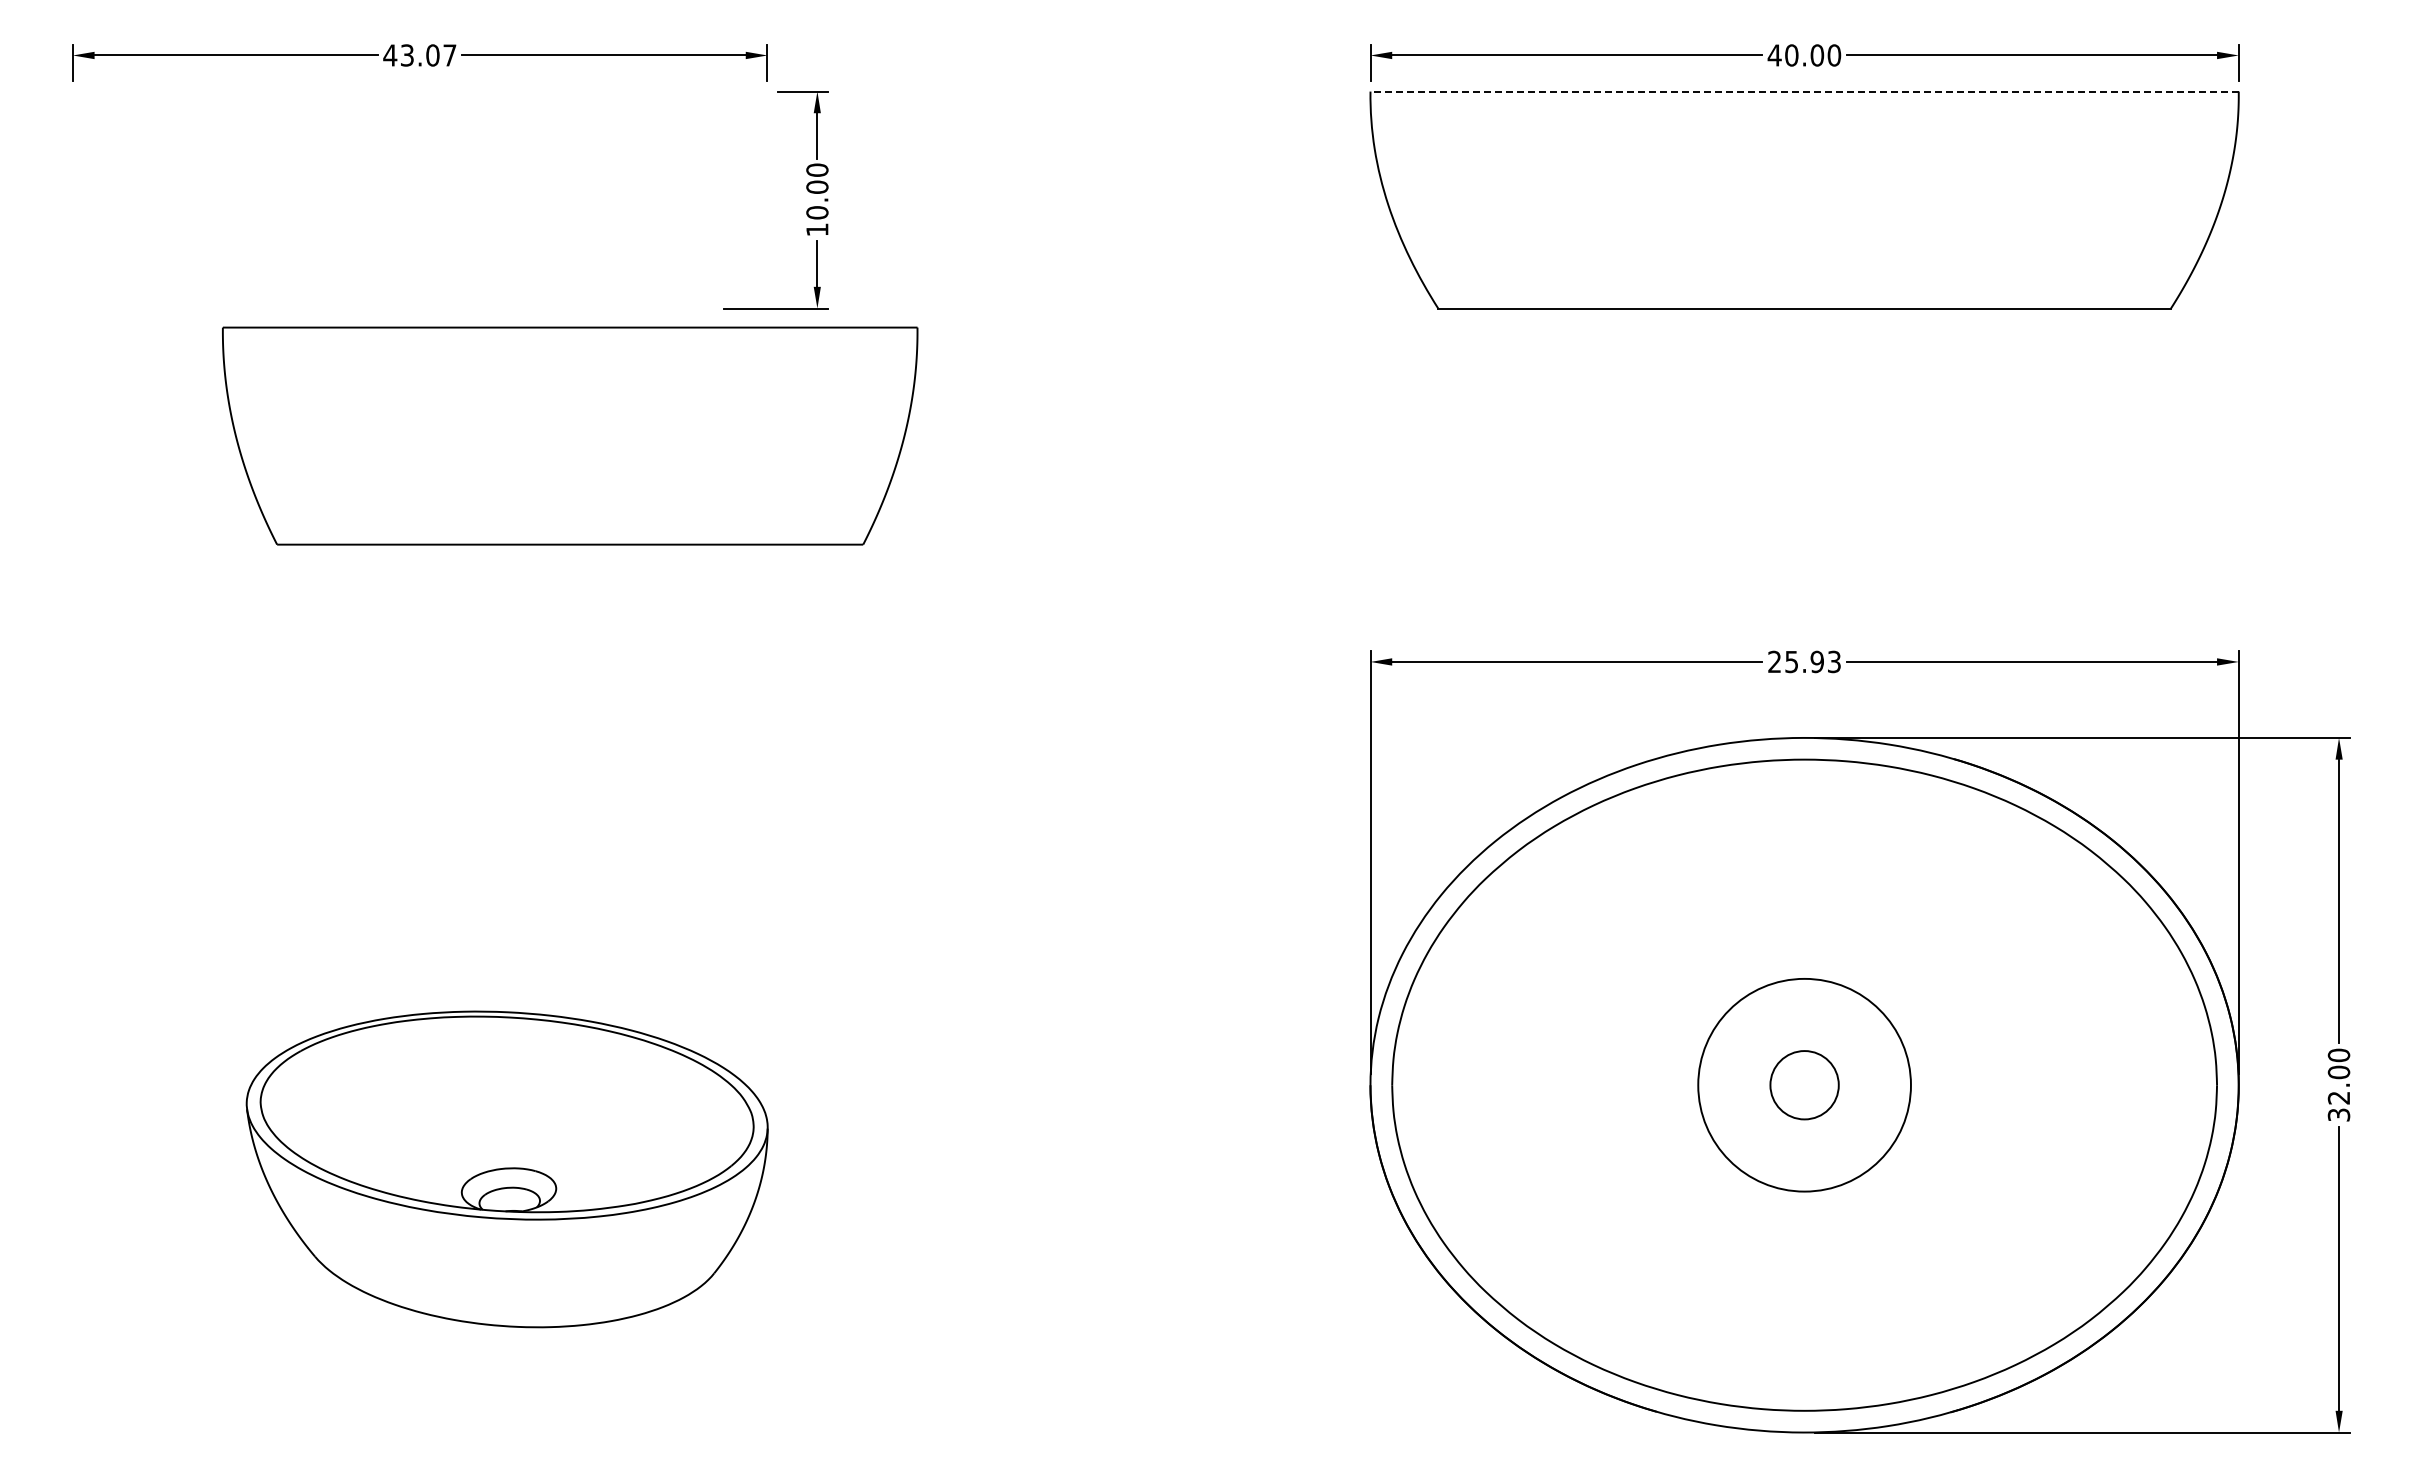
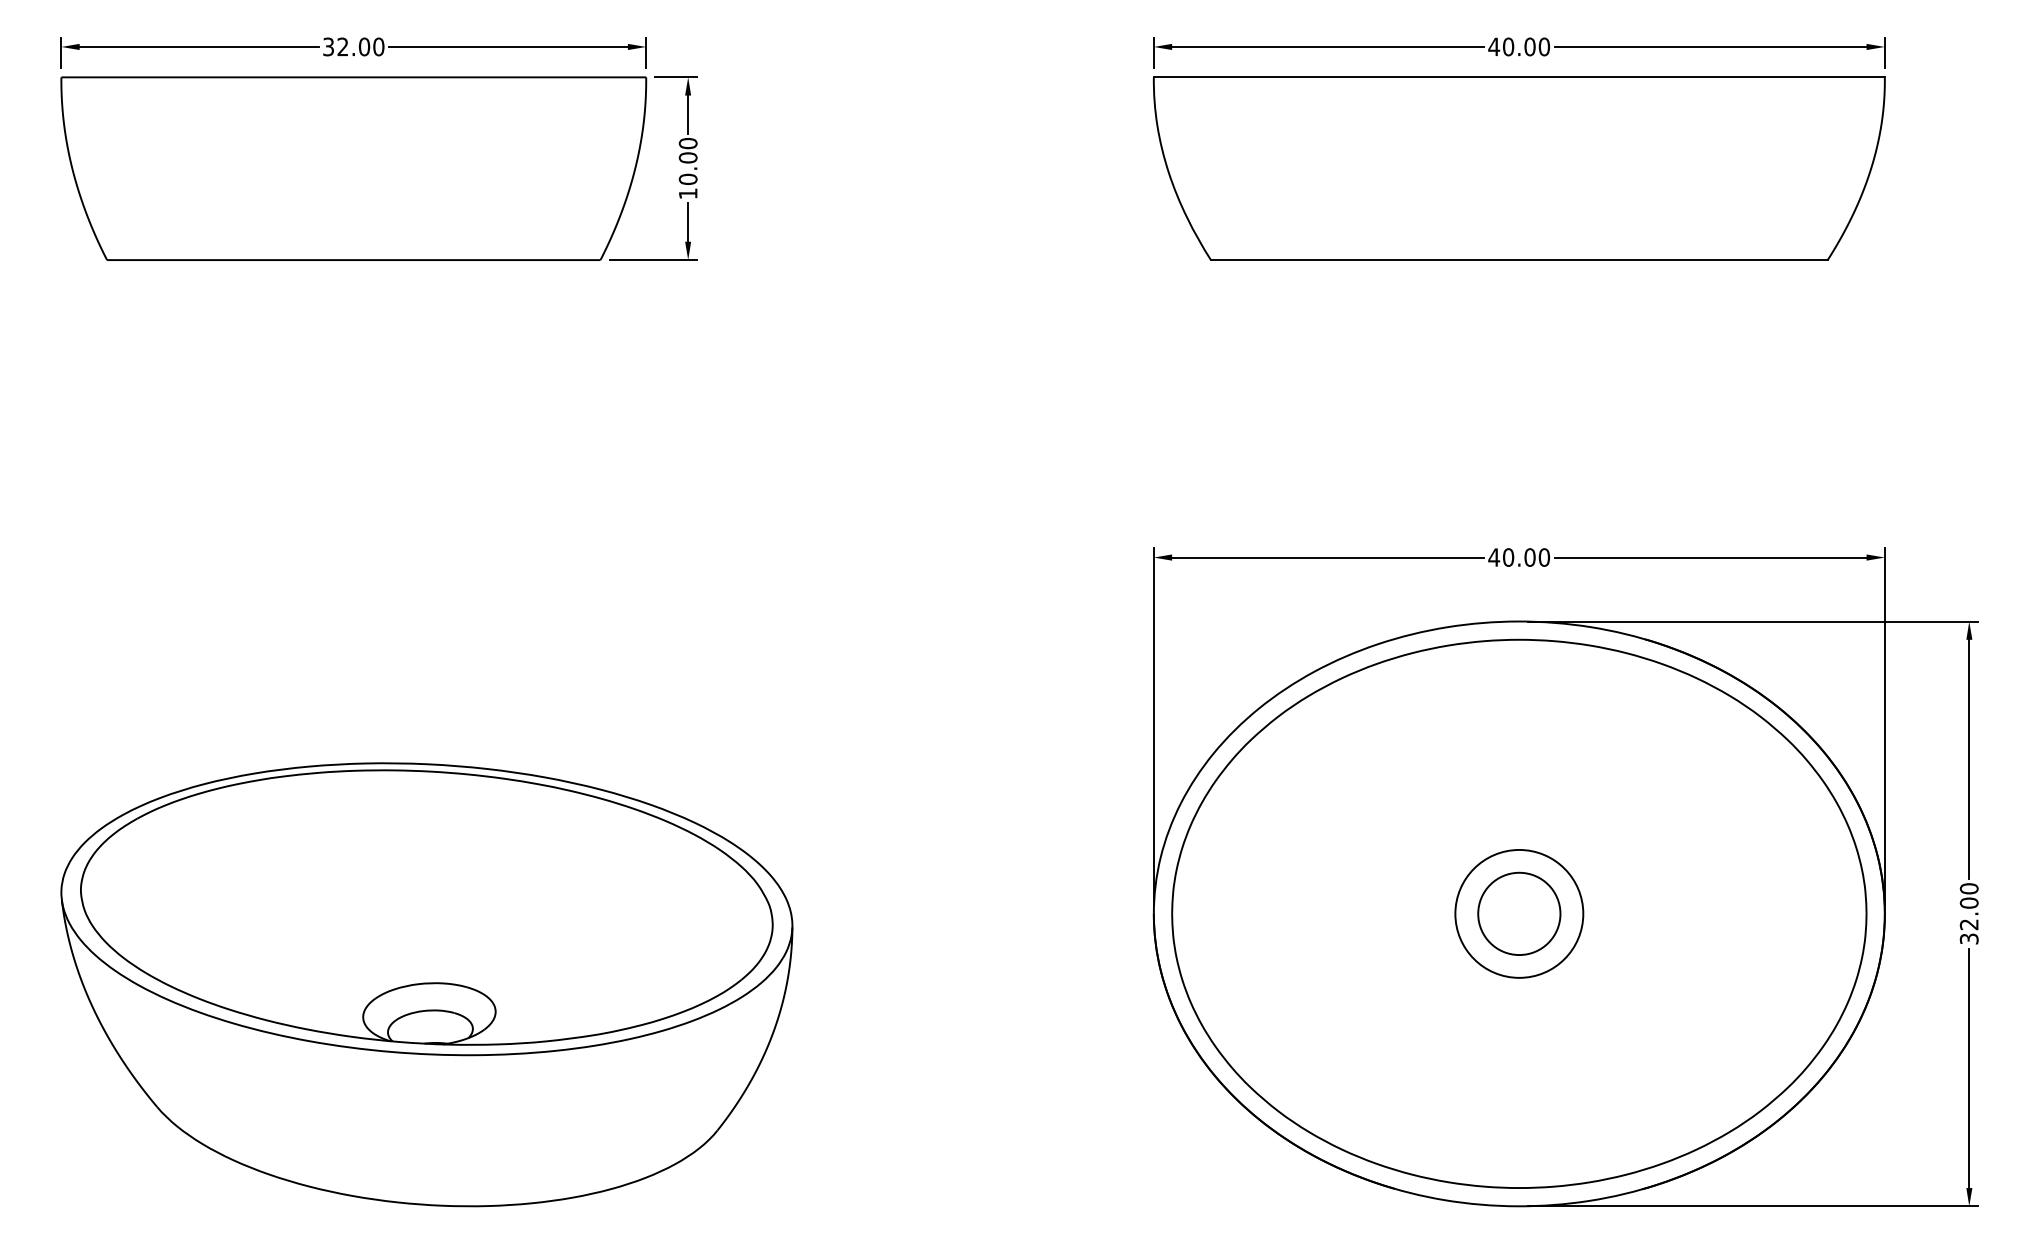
text: (419, 55) -> (353, 46), 43.07 -> 32.00
line: (1804, 91) -> (1519, 77), dashed -> solid
part: (570, 435) -> (354, 168), moved
text: (1804, 661) -> (1519, 557), 25.93 -> 40.00
circle: (1804, 1085) -> (1519, 914), size x0.71
circle: (1804, 1085) -> (1519, 914), size x1.43
part: (507, 1169) -> (427, 984), size x1.67

